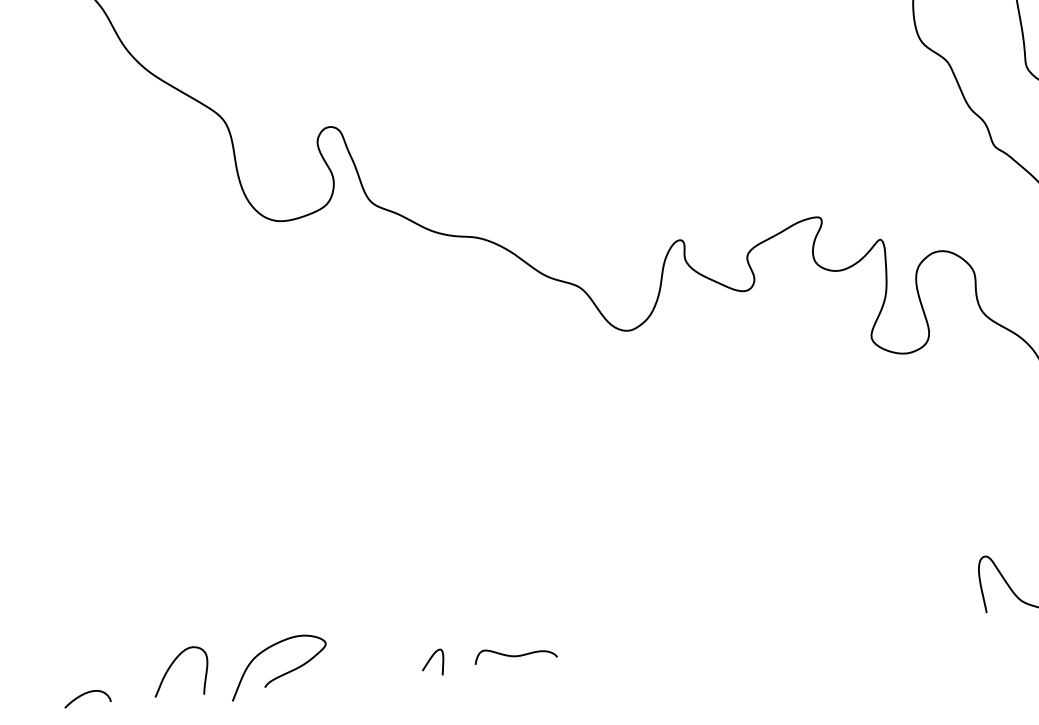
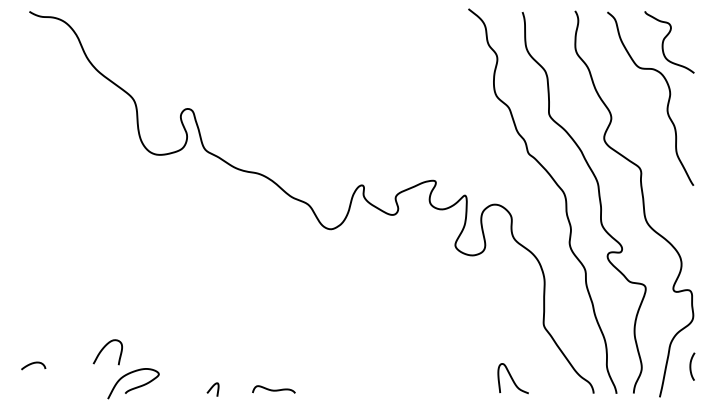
curve: (514, 654) -> (273, 389), moved
curve: (173, 665) -> (104, 348), moved
curve: (85, 695) -> (32, 364), moved

